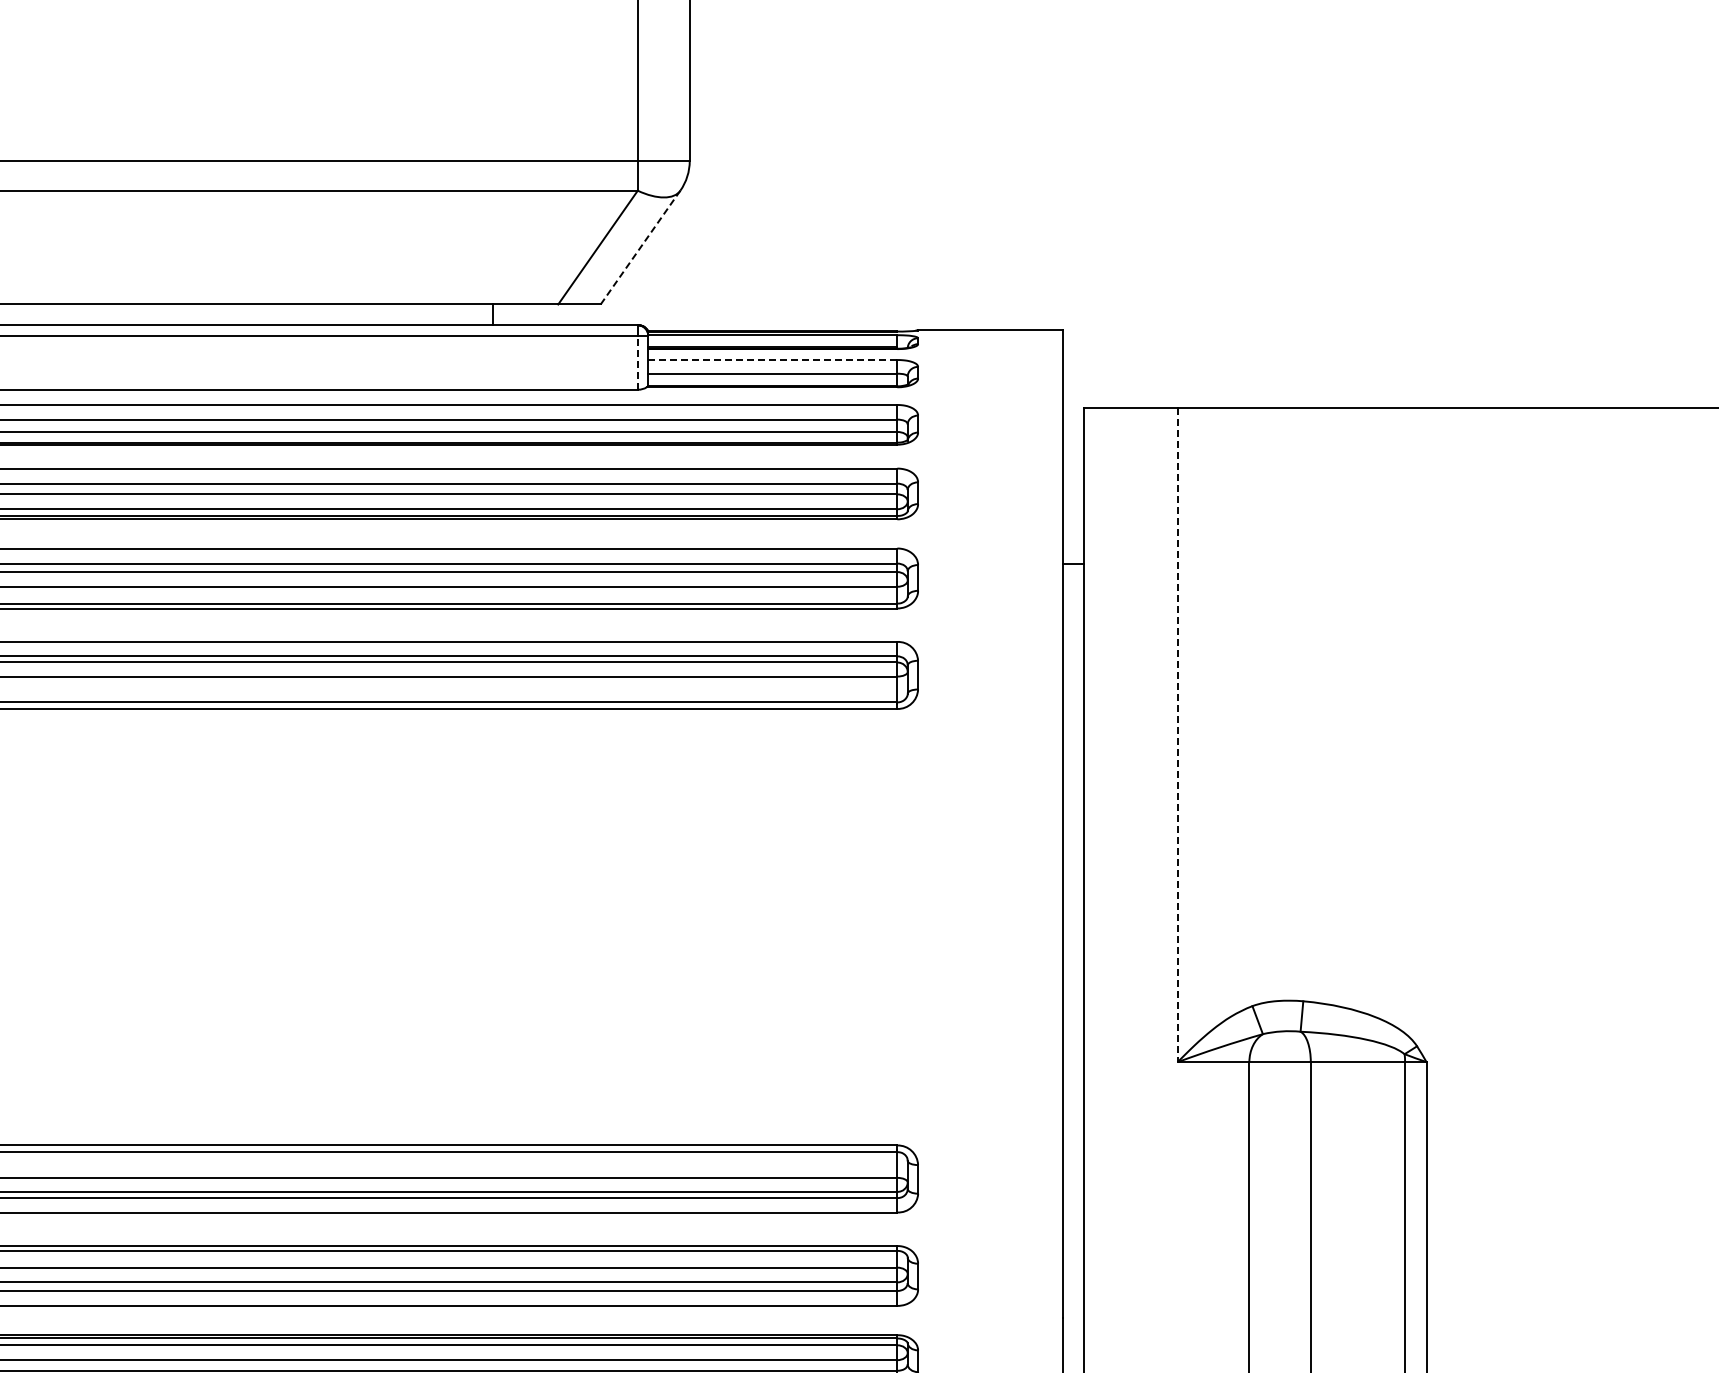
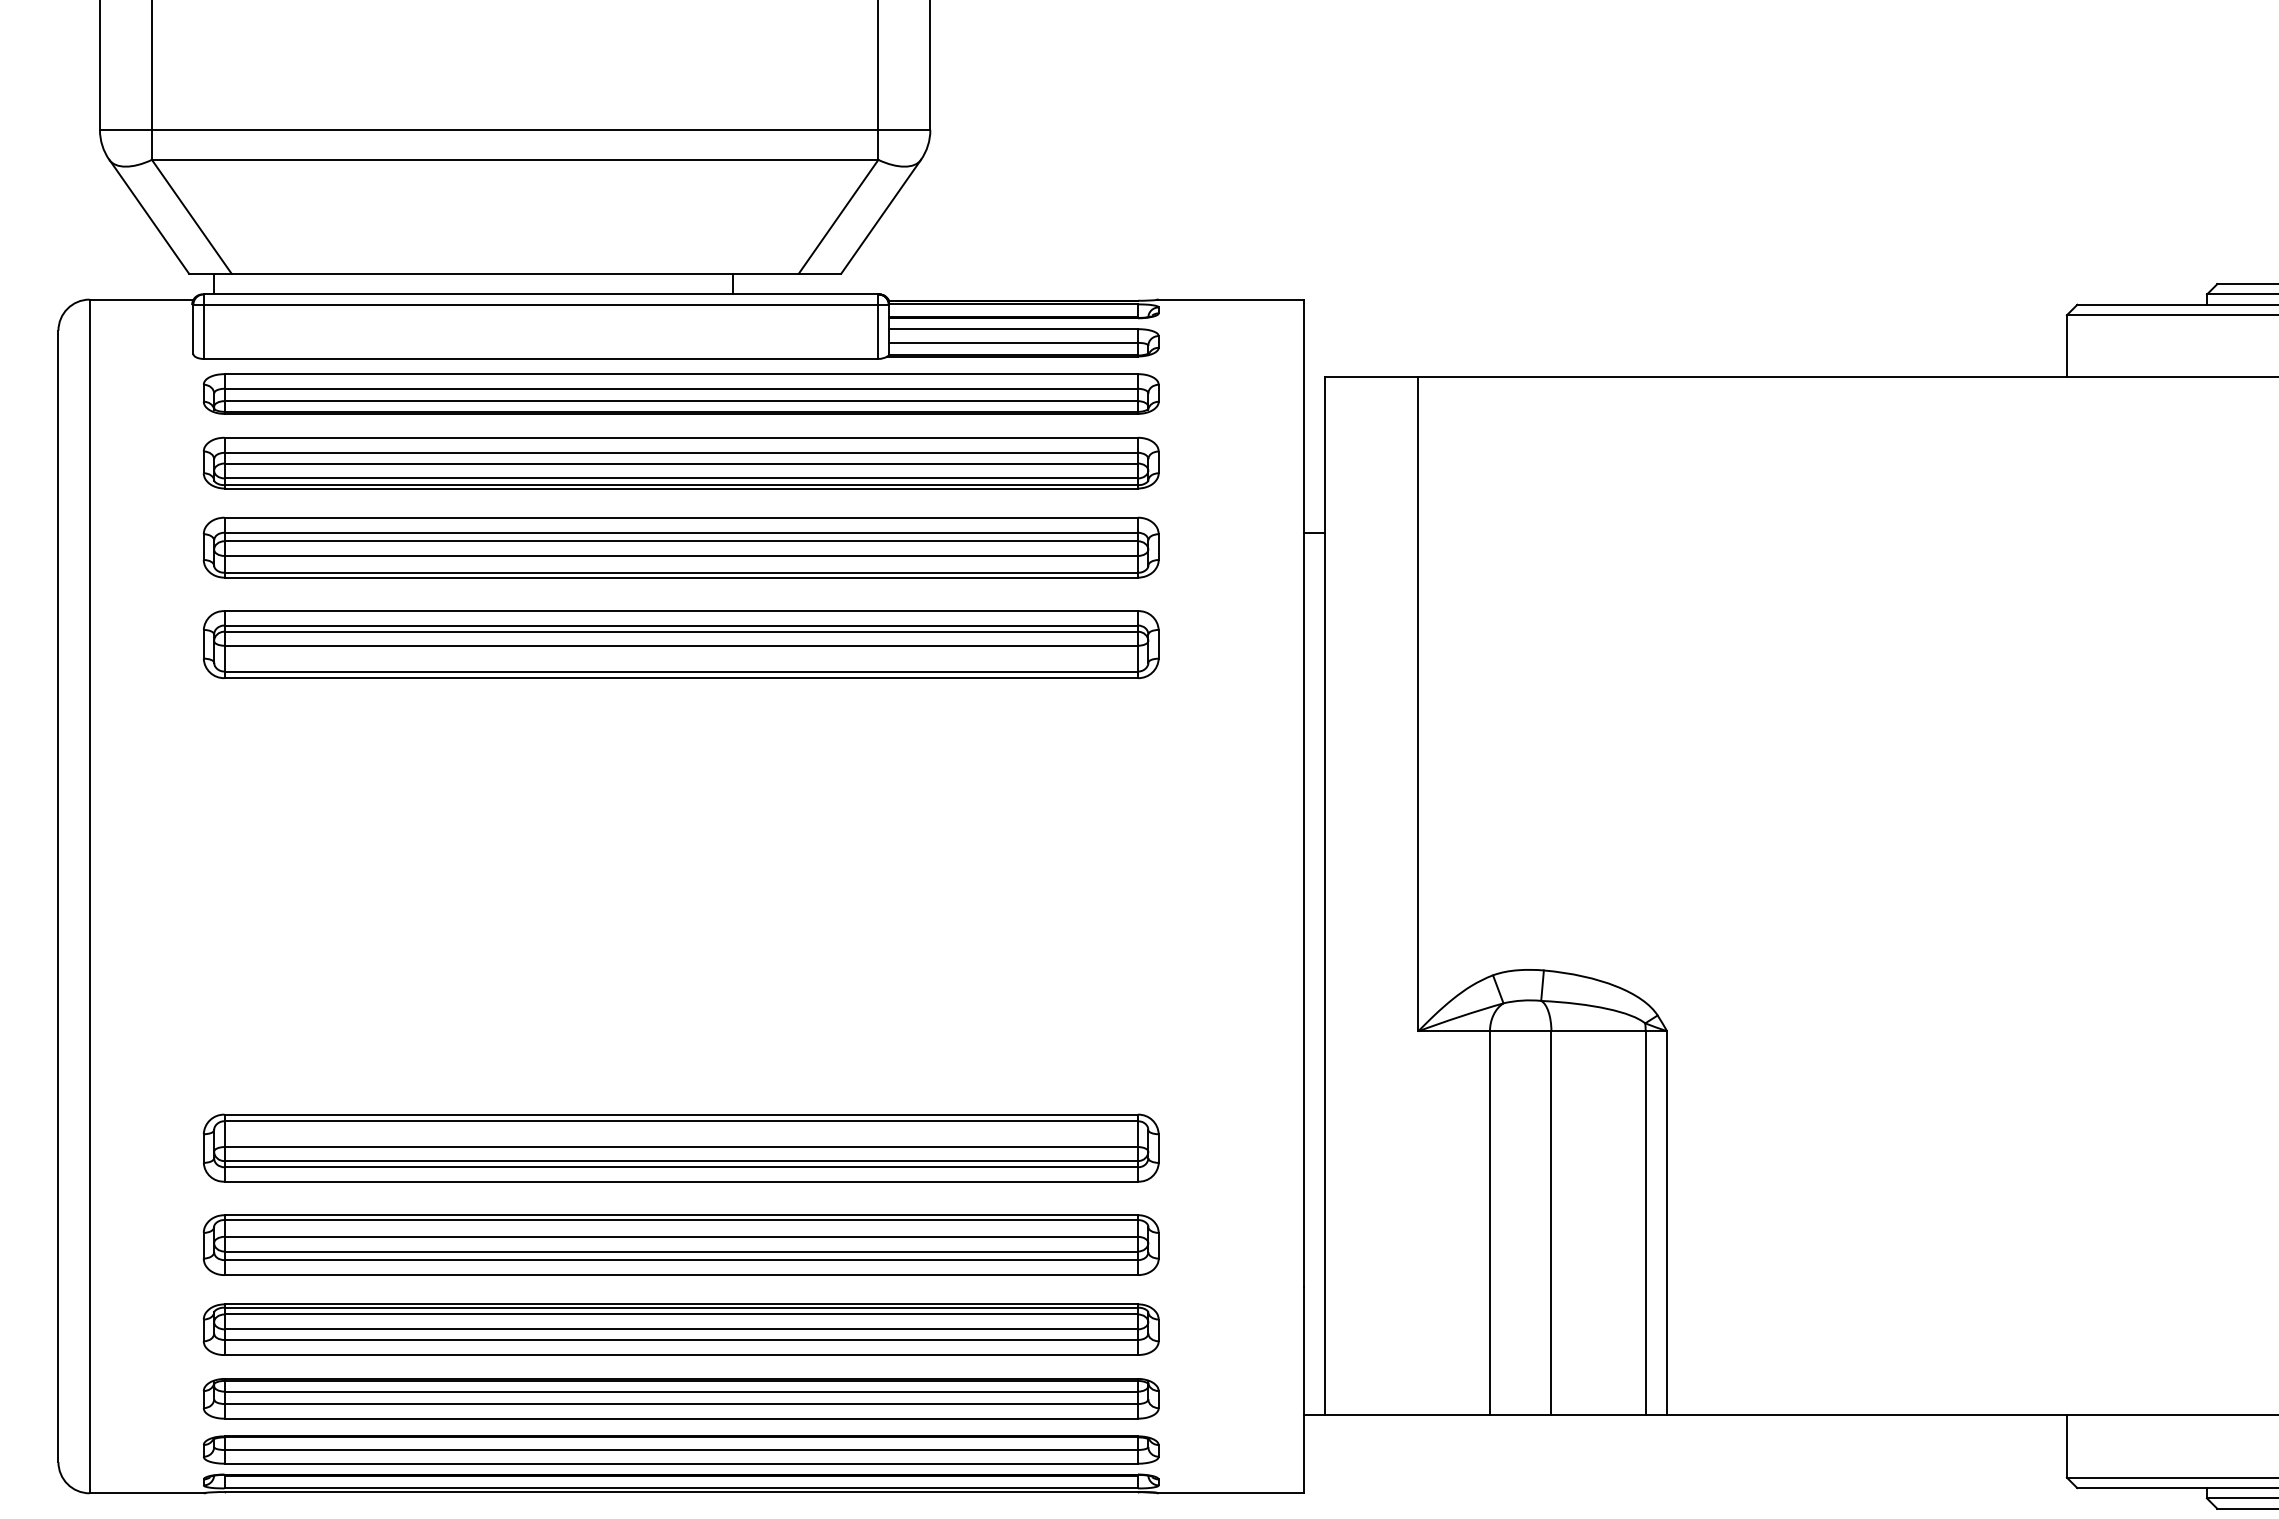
line: (639, 248) -> (880, 217), dashed -> solid
line: (772, 360) -> (1013, 329), dashed -> solid
line: (637, 362) -> (878, 331), dashed -> solid
line: (1177, 735) -> (1418, 704), dashed -> solid

